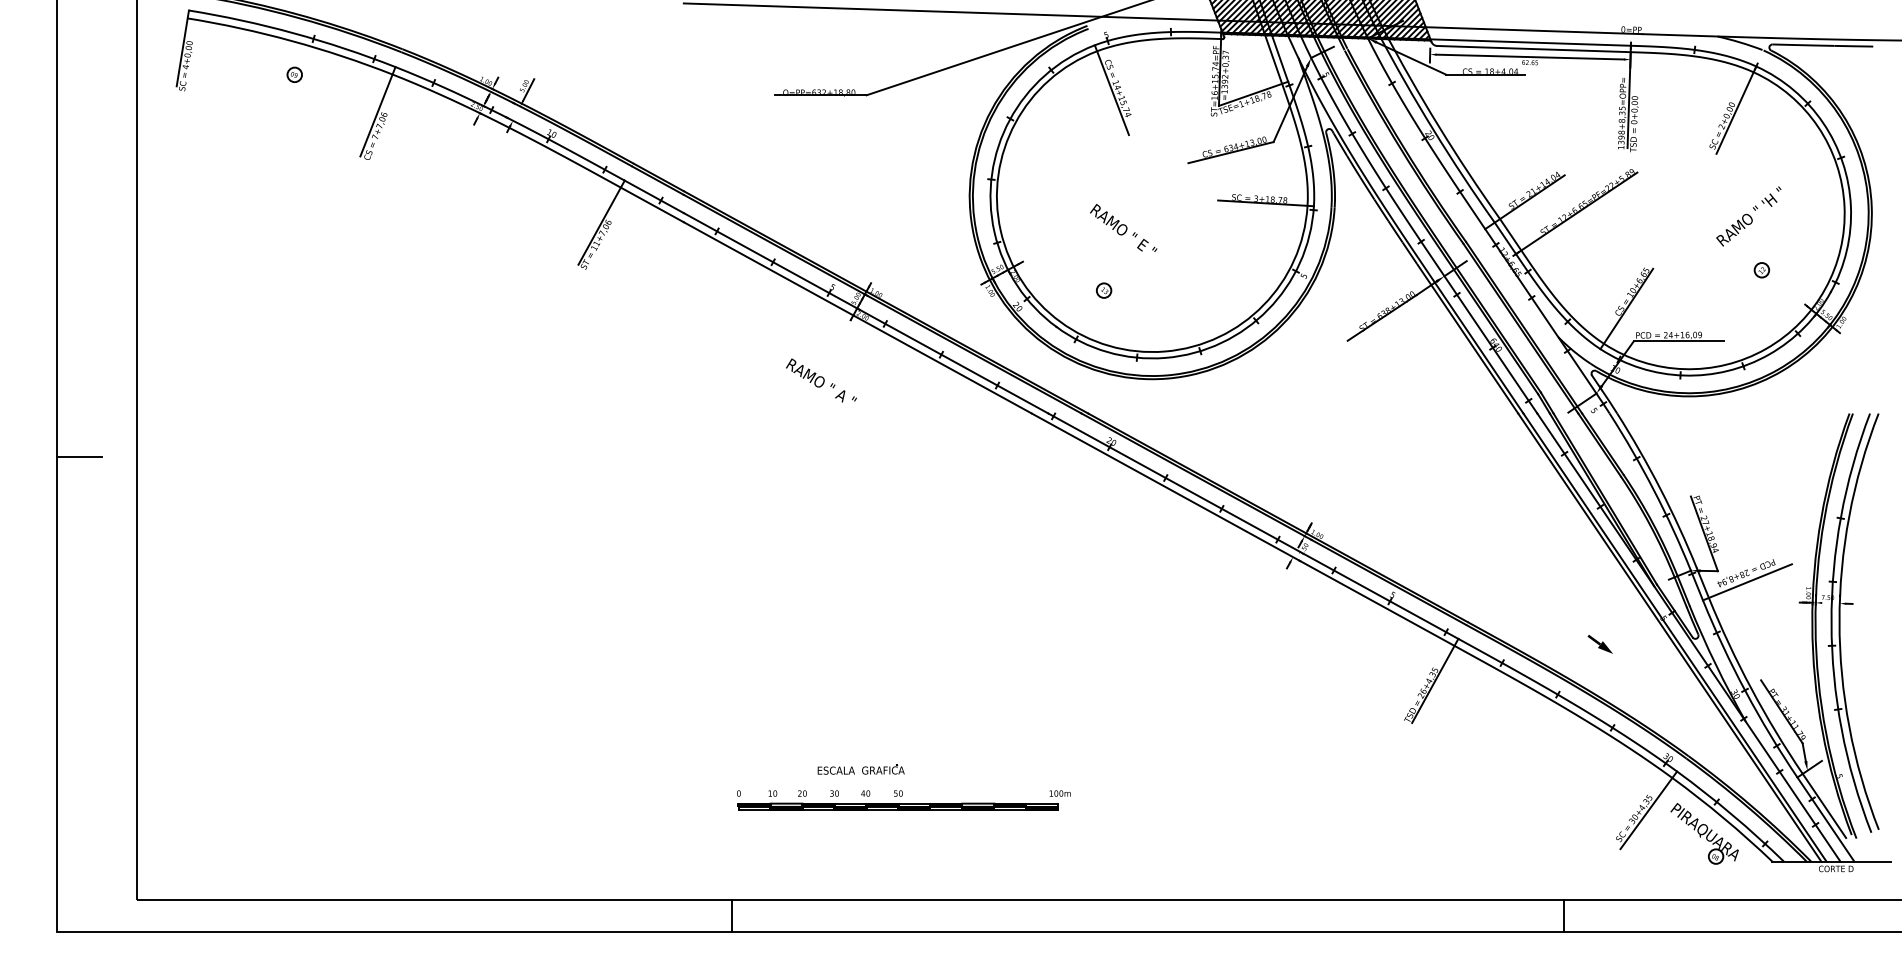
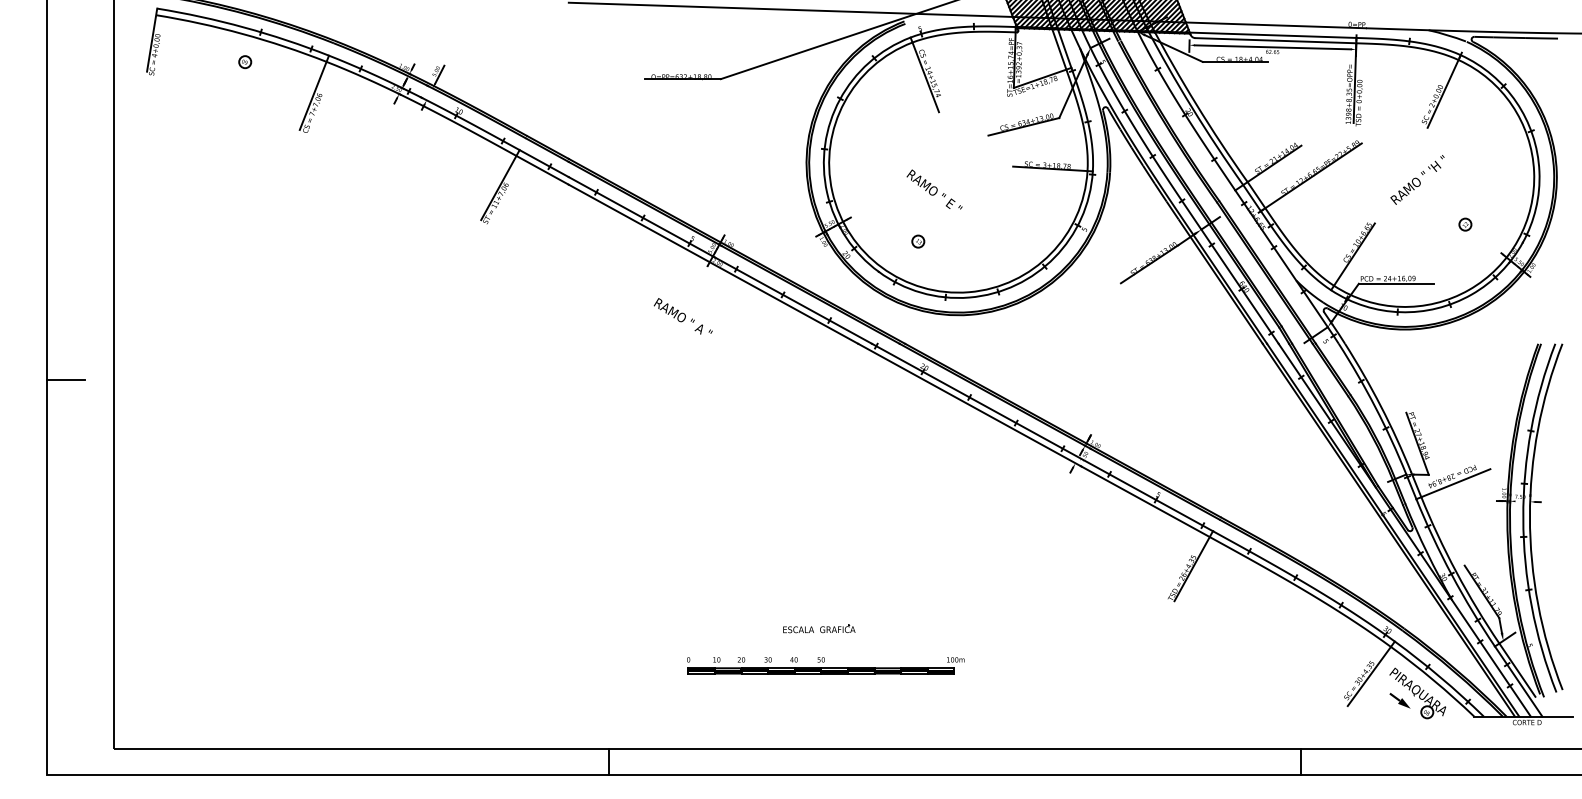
text: (1748, 215) -> (1417, 179), moved
part: (1599, 644) -> (1399, 700), moved
part: (861, 769) -> (819, 628), moved
part: (903, 800) -> (825, 665), moved

